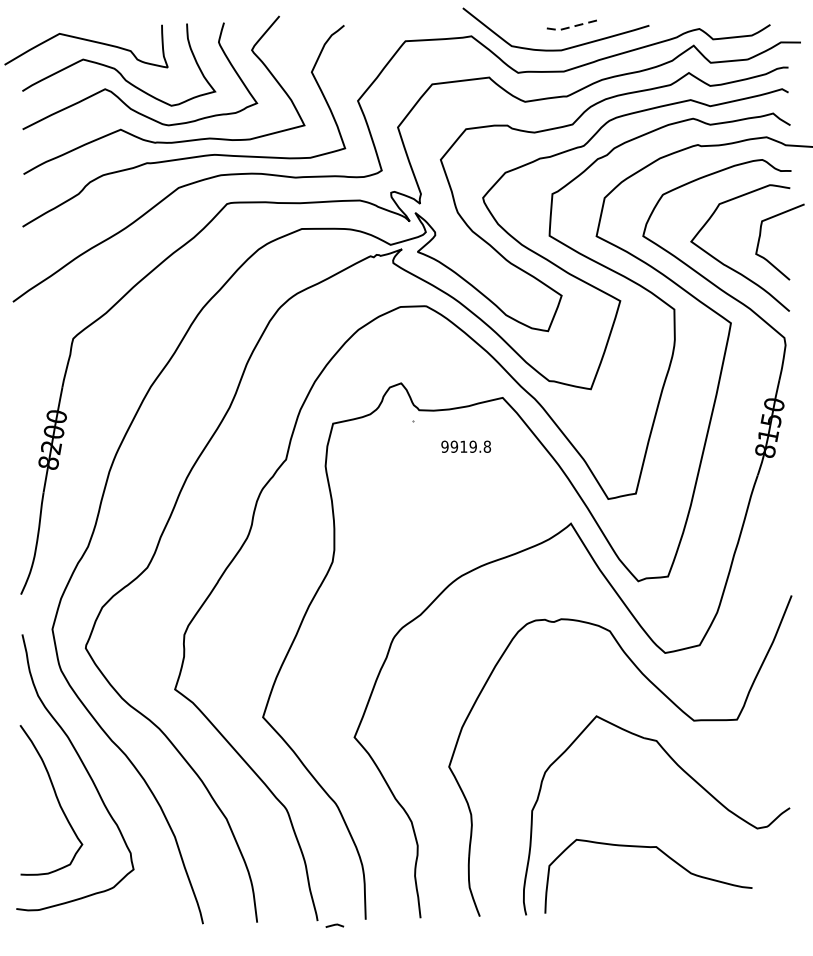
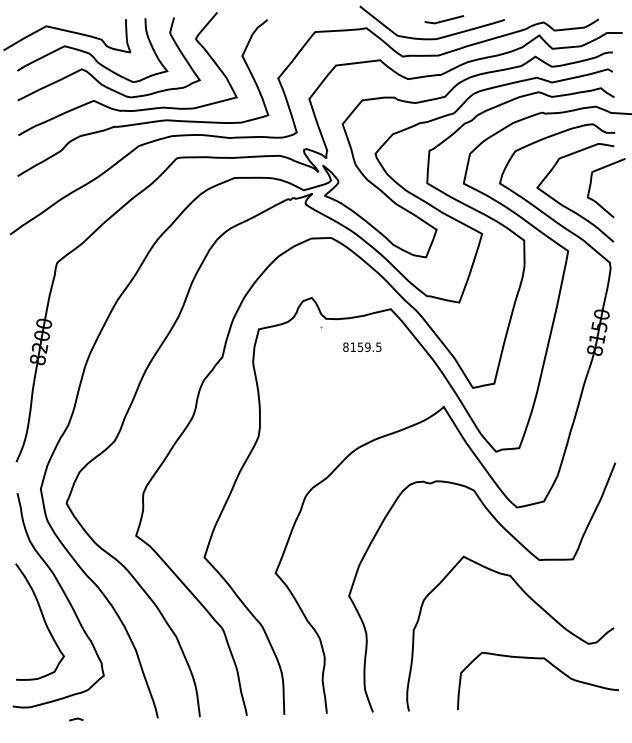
line: (570, 27) -> (443, 21), dashed -> solid
text: (466, 445) -> (362, 346), 9919.8 -> 8159.5
curve: (665, 856) -> (551, 665), moved
line: (335, 925) -> (76, 719), moved

